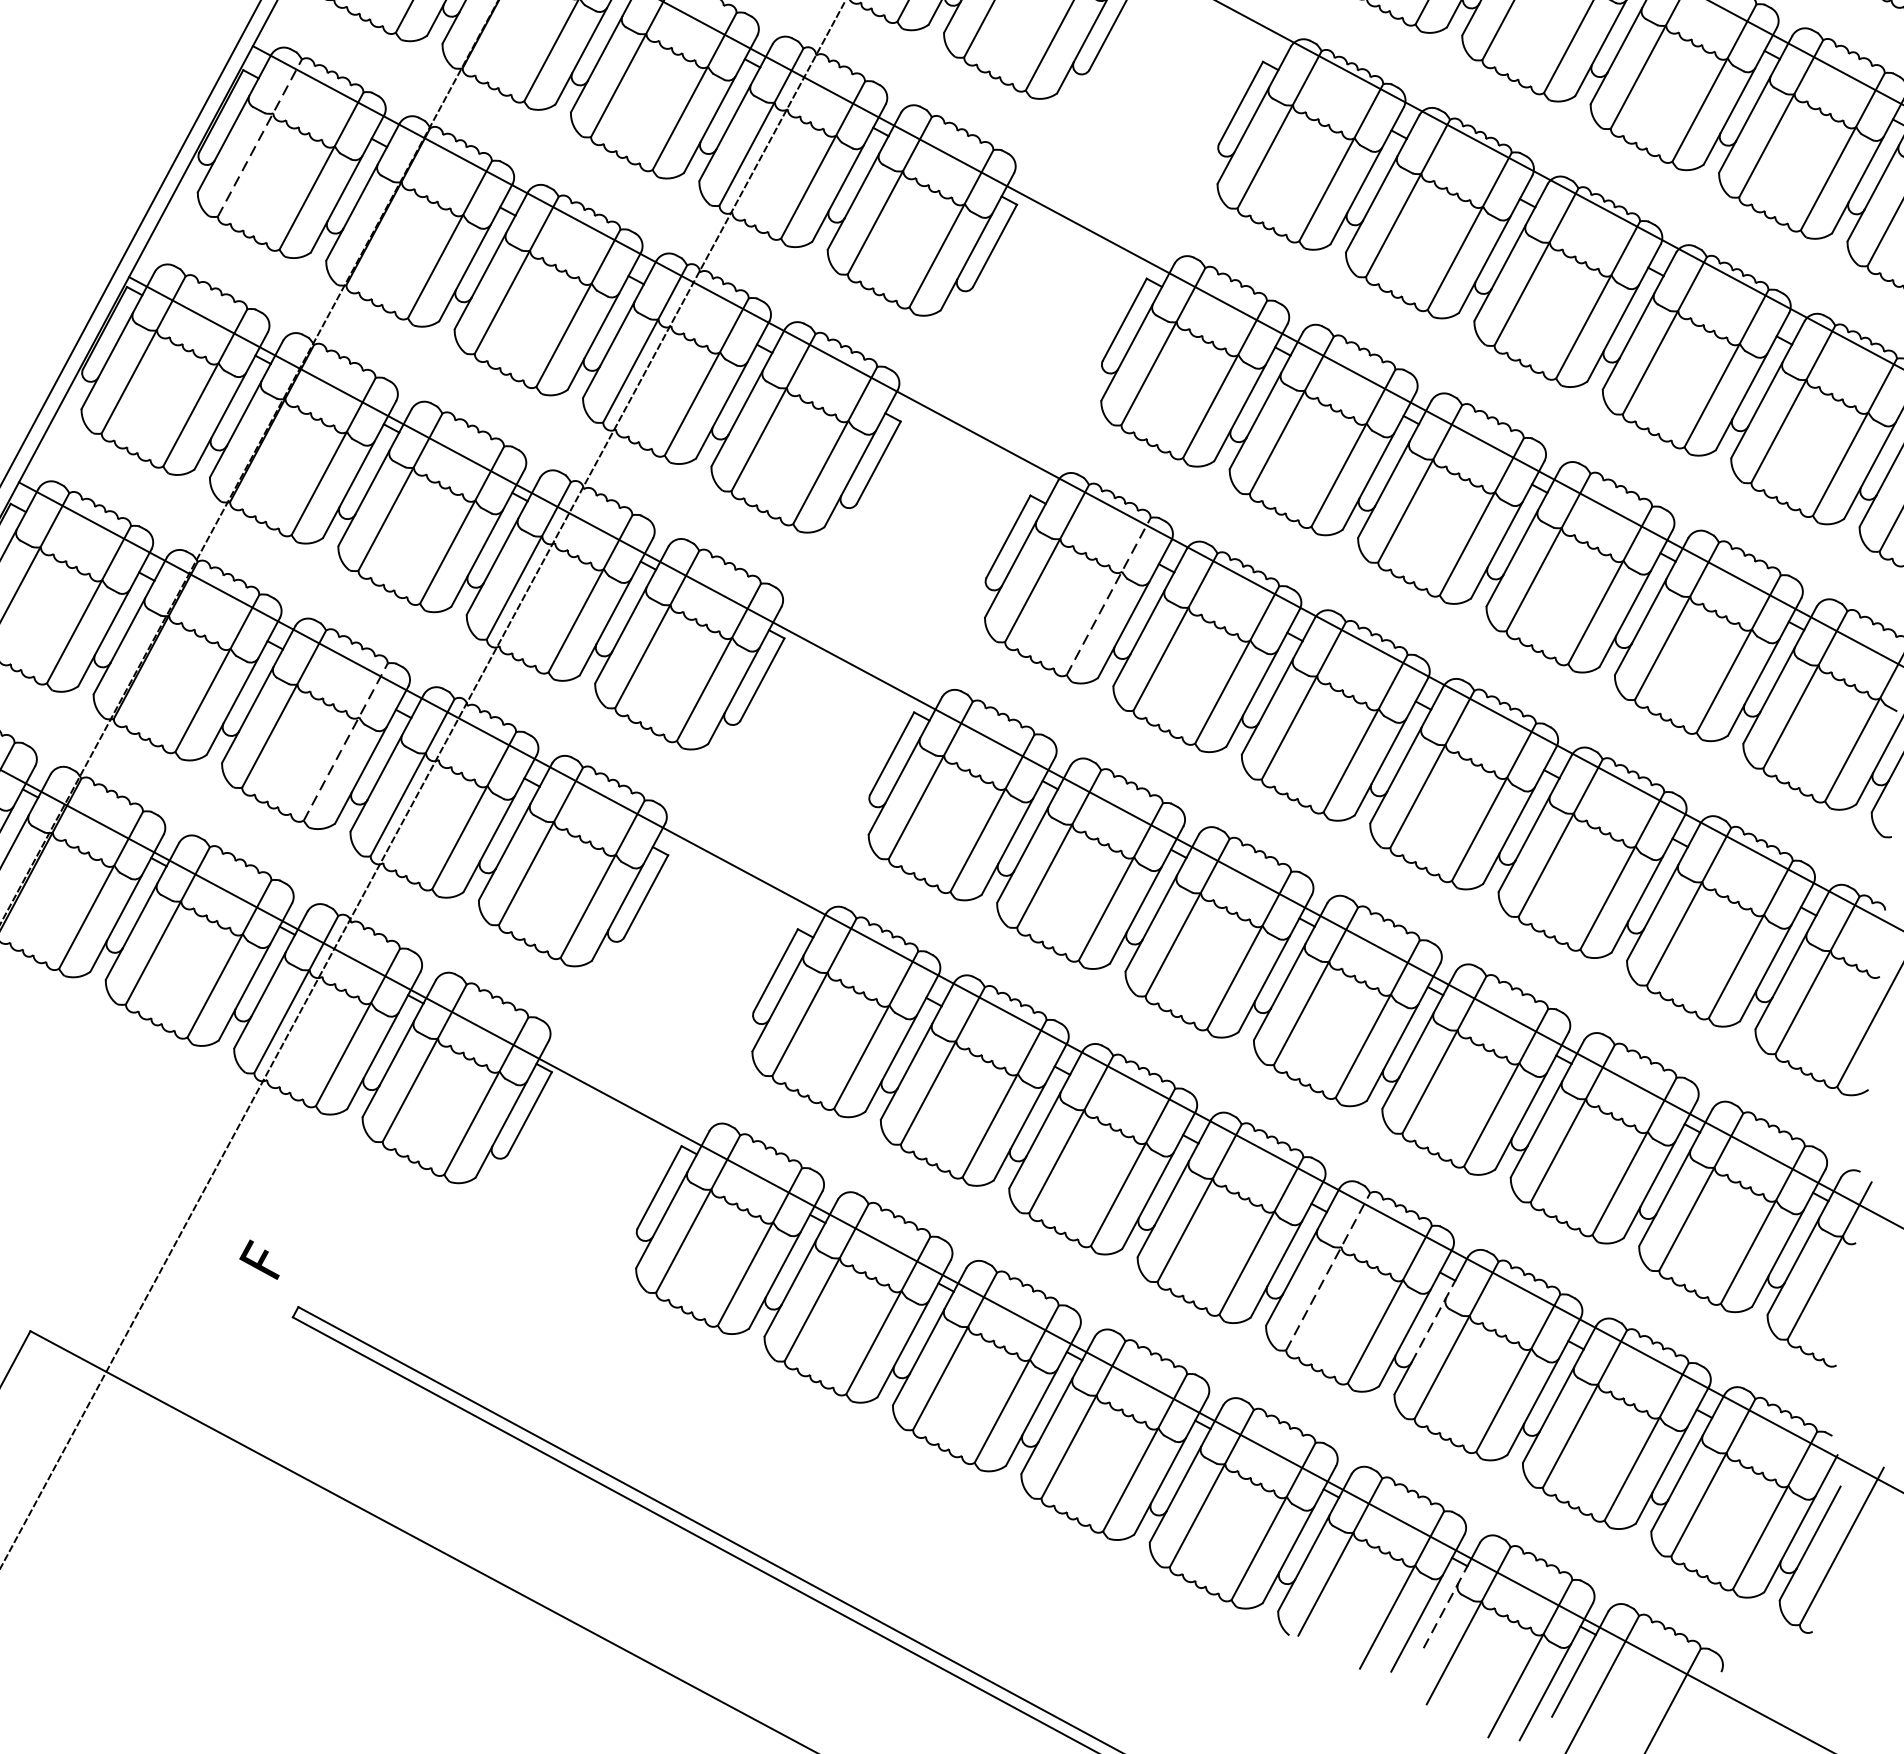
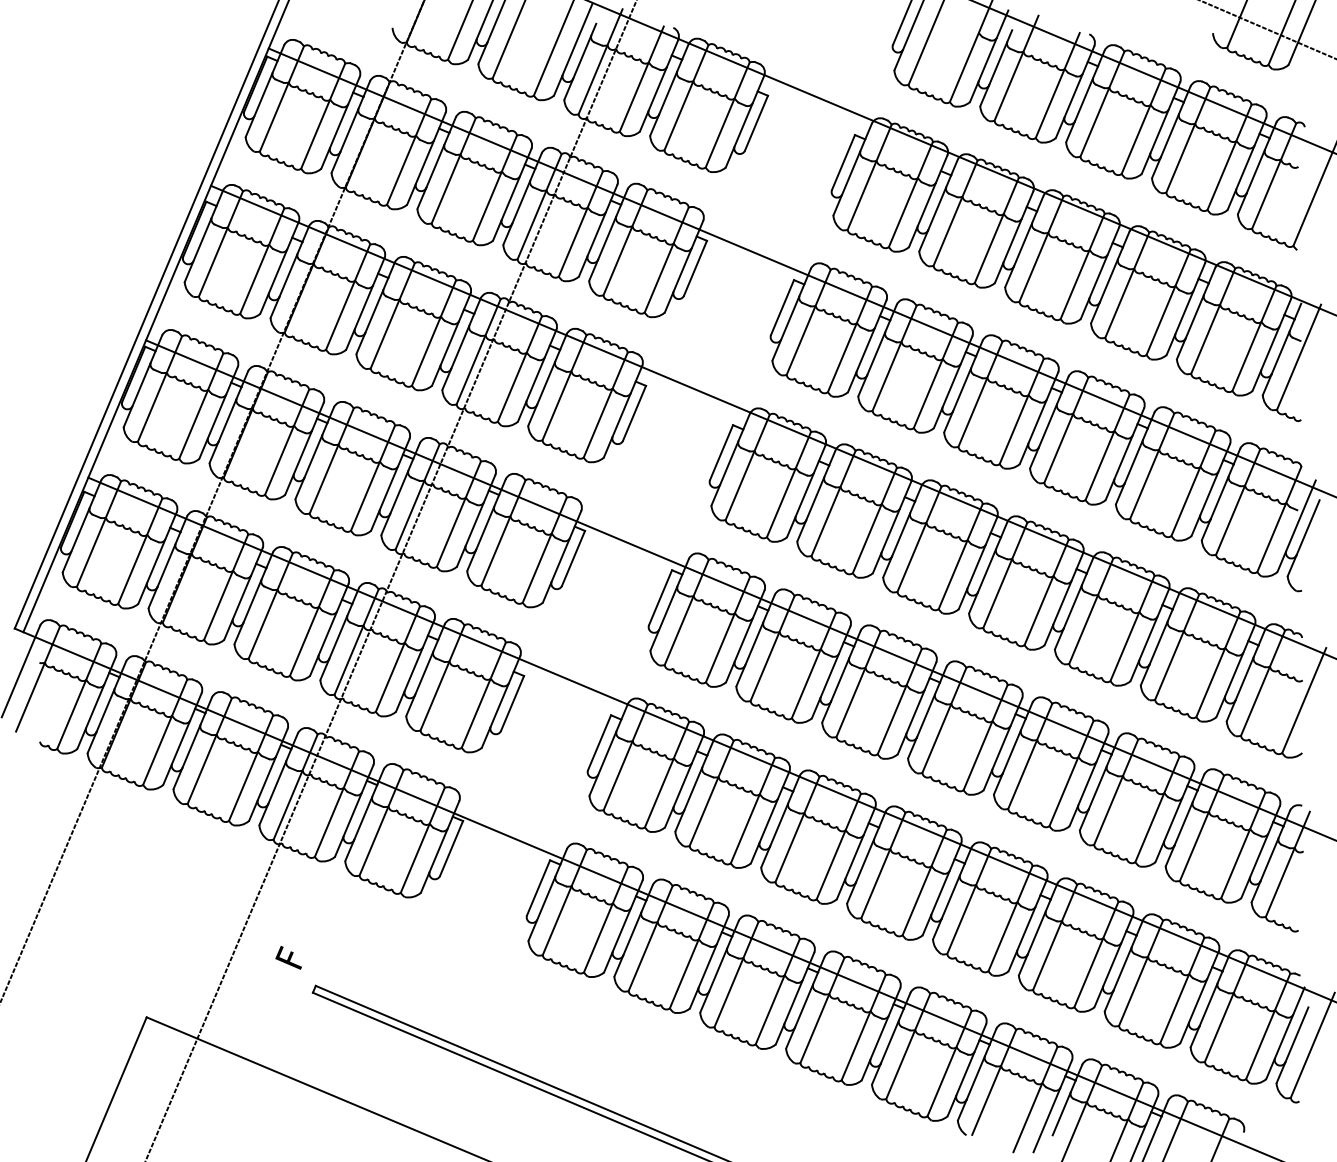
line: (259, 137) -> (220, 243), dashed -> solid
line: (1108, 596) -> (788, 484), dashed -> solid
line: (346, 742) -> (312, 623), dashed -> solid
line: (1328, 1271) -> (969, 901), dashed -> solid
line: (1433, 1321) -> (1039, 926), dashed -> solid
line: (1446, 1606) -> (1064, 1107), dashed -> solid

